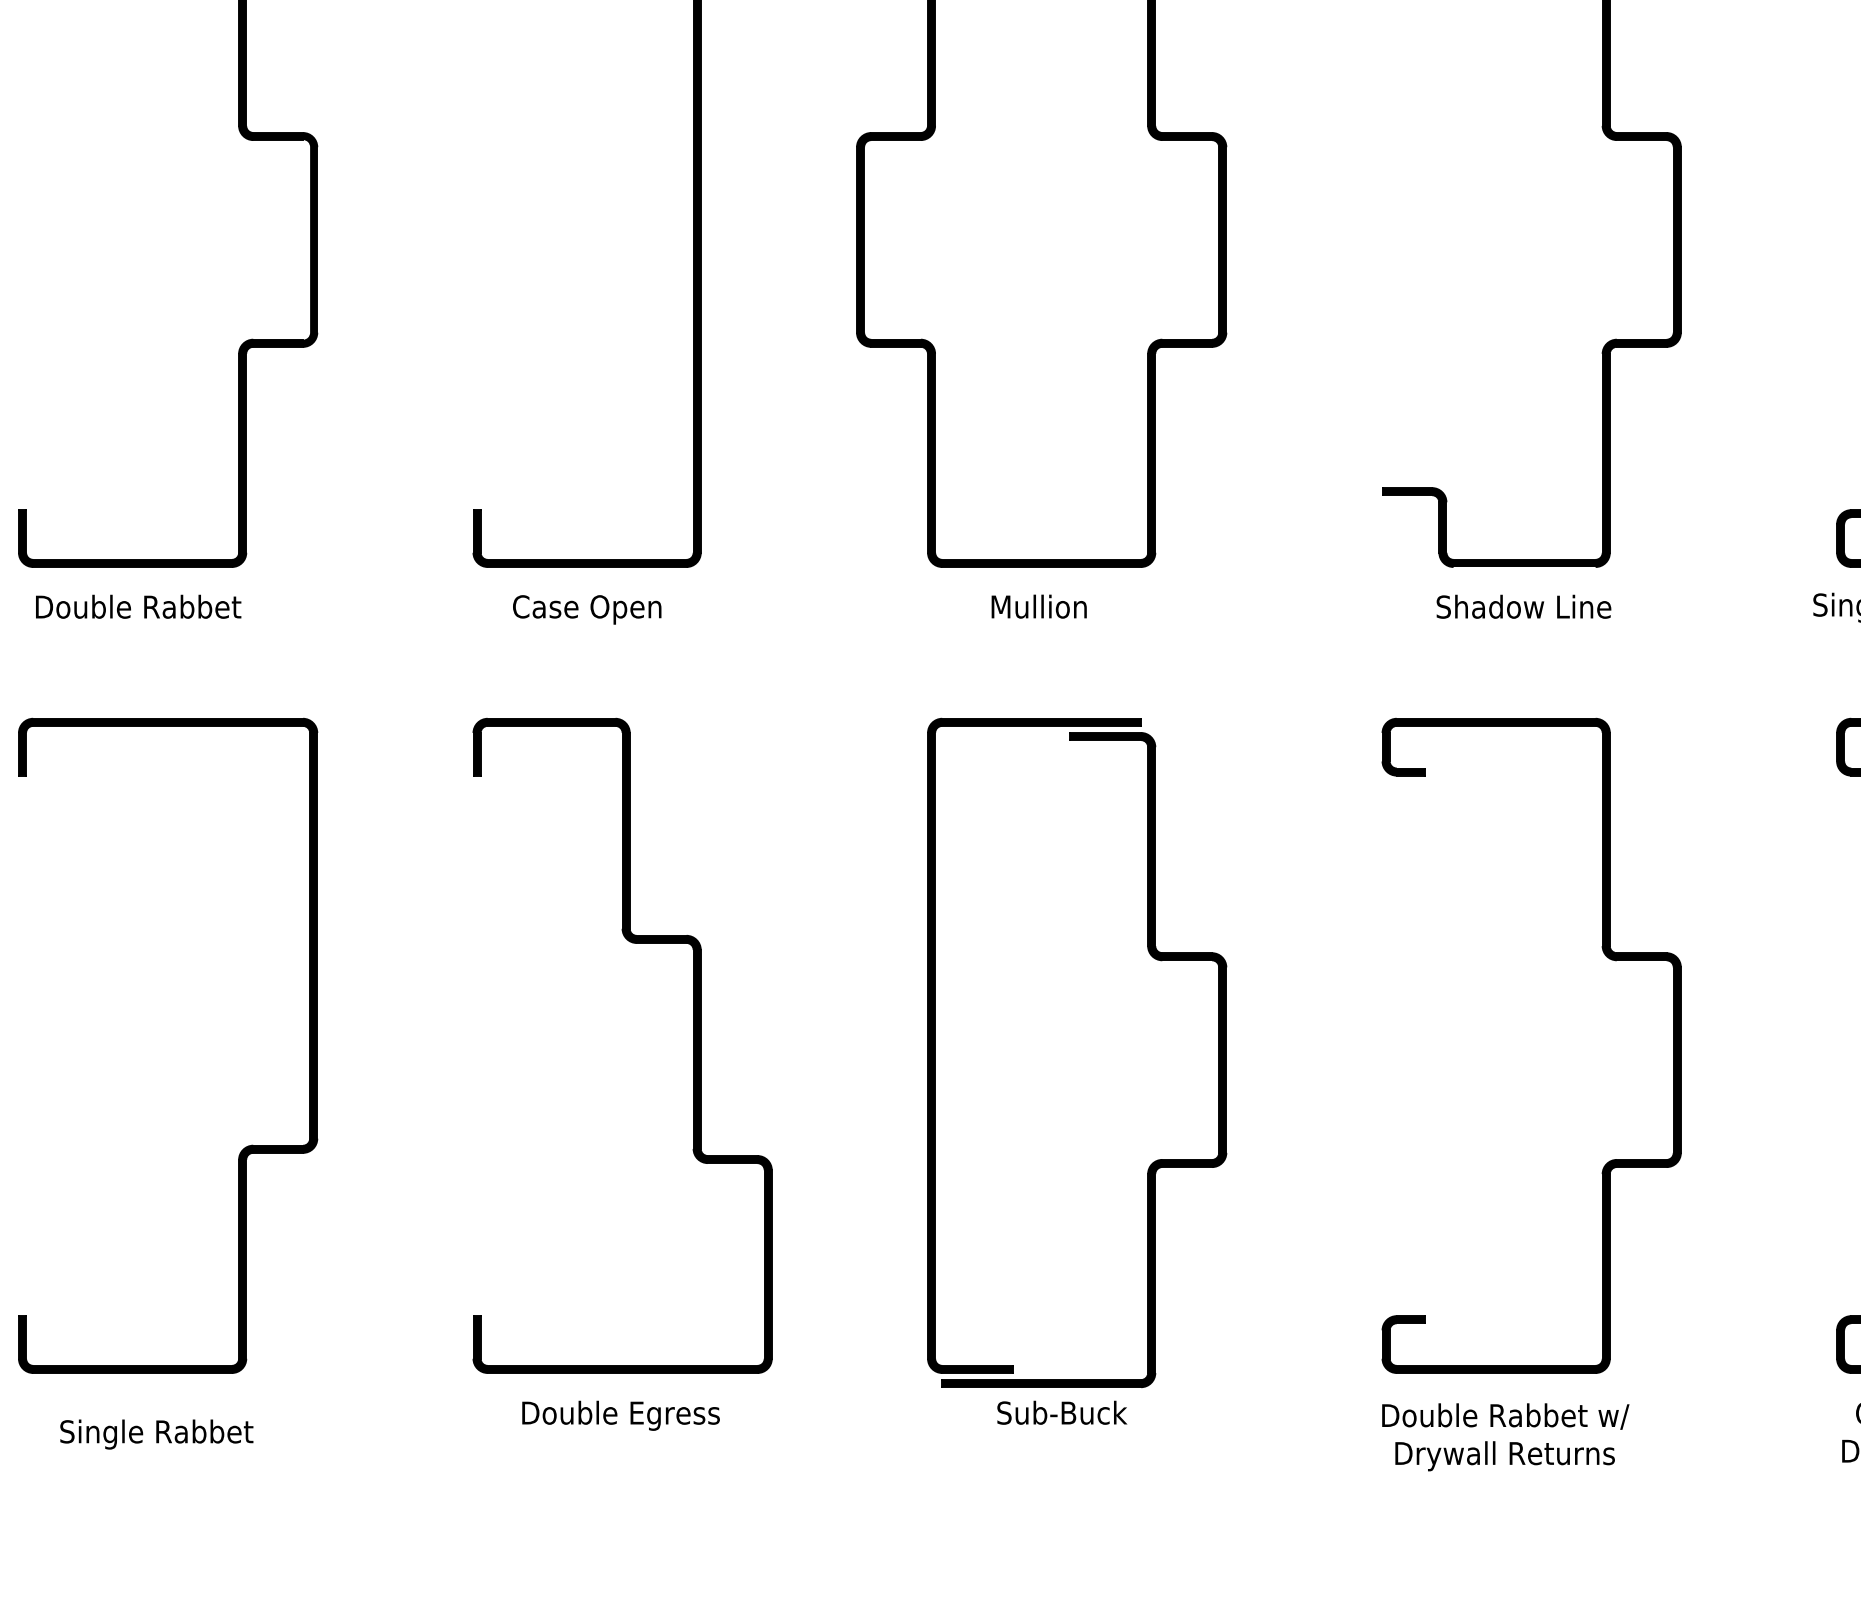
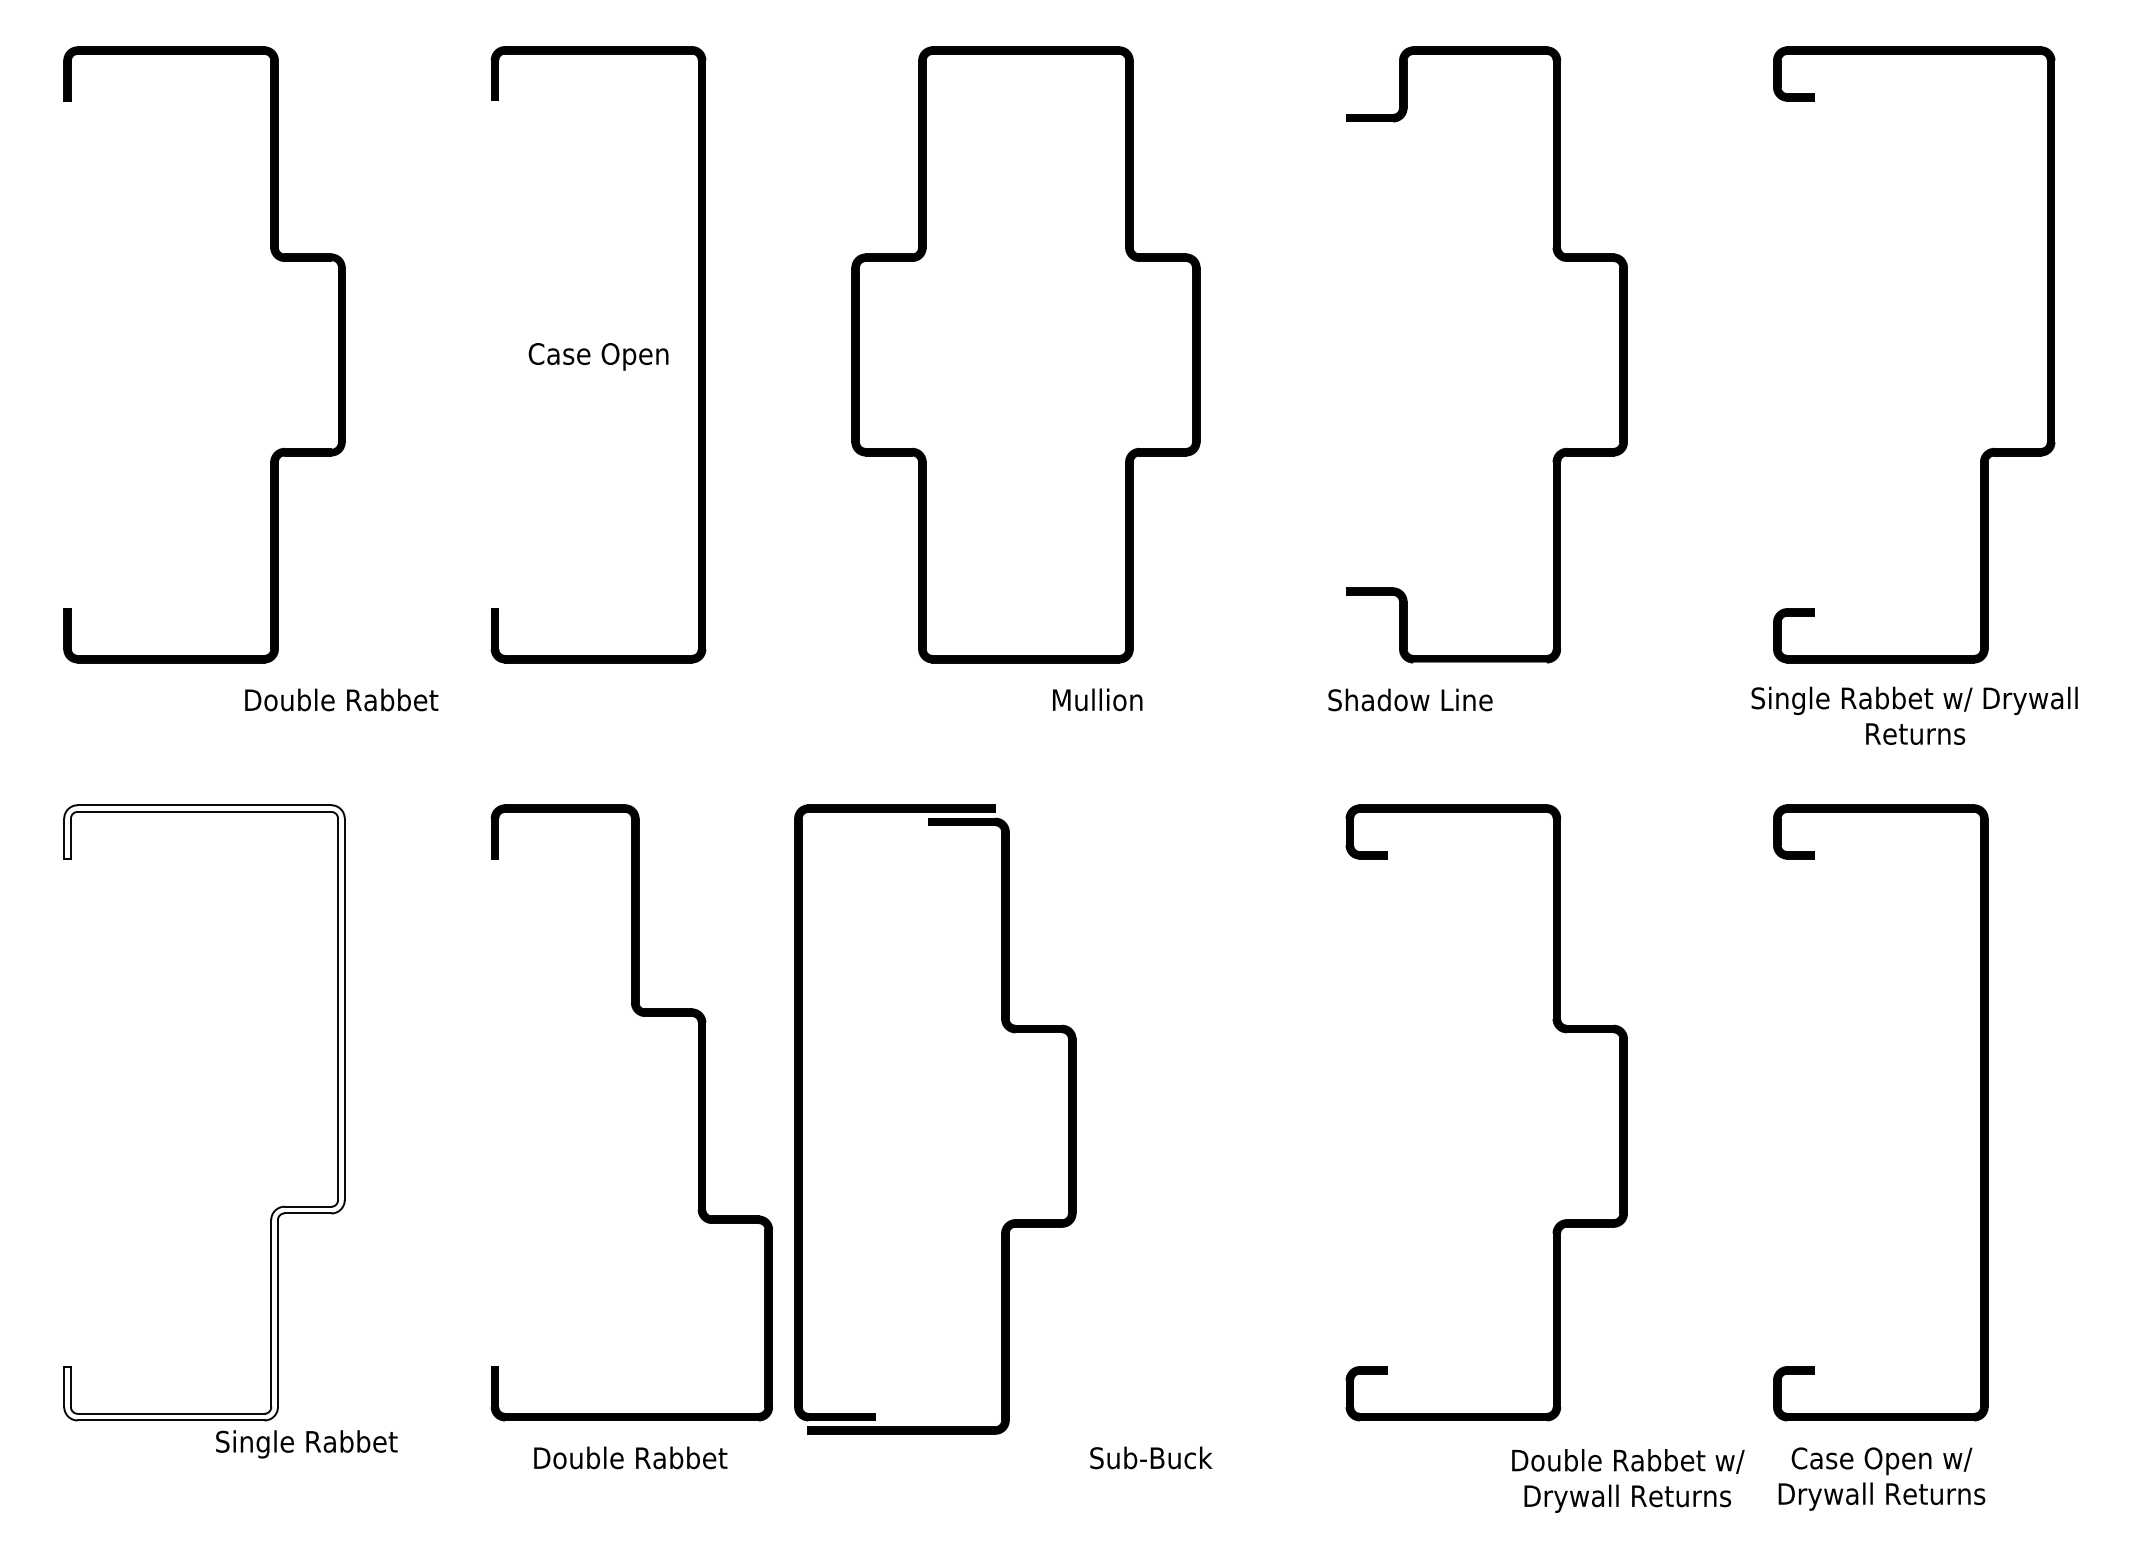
text: (138, 606) -> (341, 699), moved
text: (1039, 606) -> (1097, 699), moved
text: (1523, 606) -> (1410, 699), moved
text: (587, 609) -> (598, 356), moved
part: (1152, 958) -> (1006, 1030), moved
fill: (168, 1045) -> (204, 1112), removed
text: (1062, 1412) -> (1151, 1457), moved
text: (621, 1415) -> (630, 1460), Double Egress -> Double Rabbet
text: (156, 1434) -> (306, 1444), moved
text: (1505, 1436) -> (1628, 1480), moved

